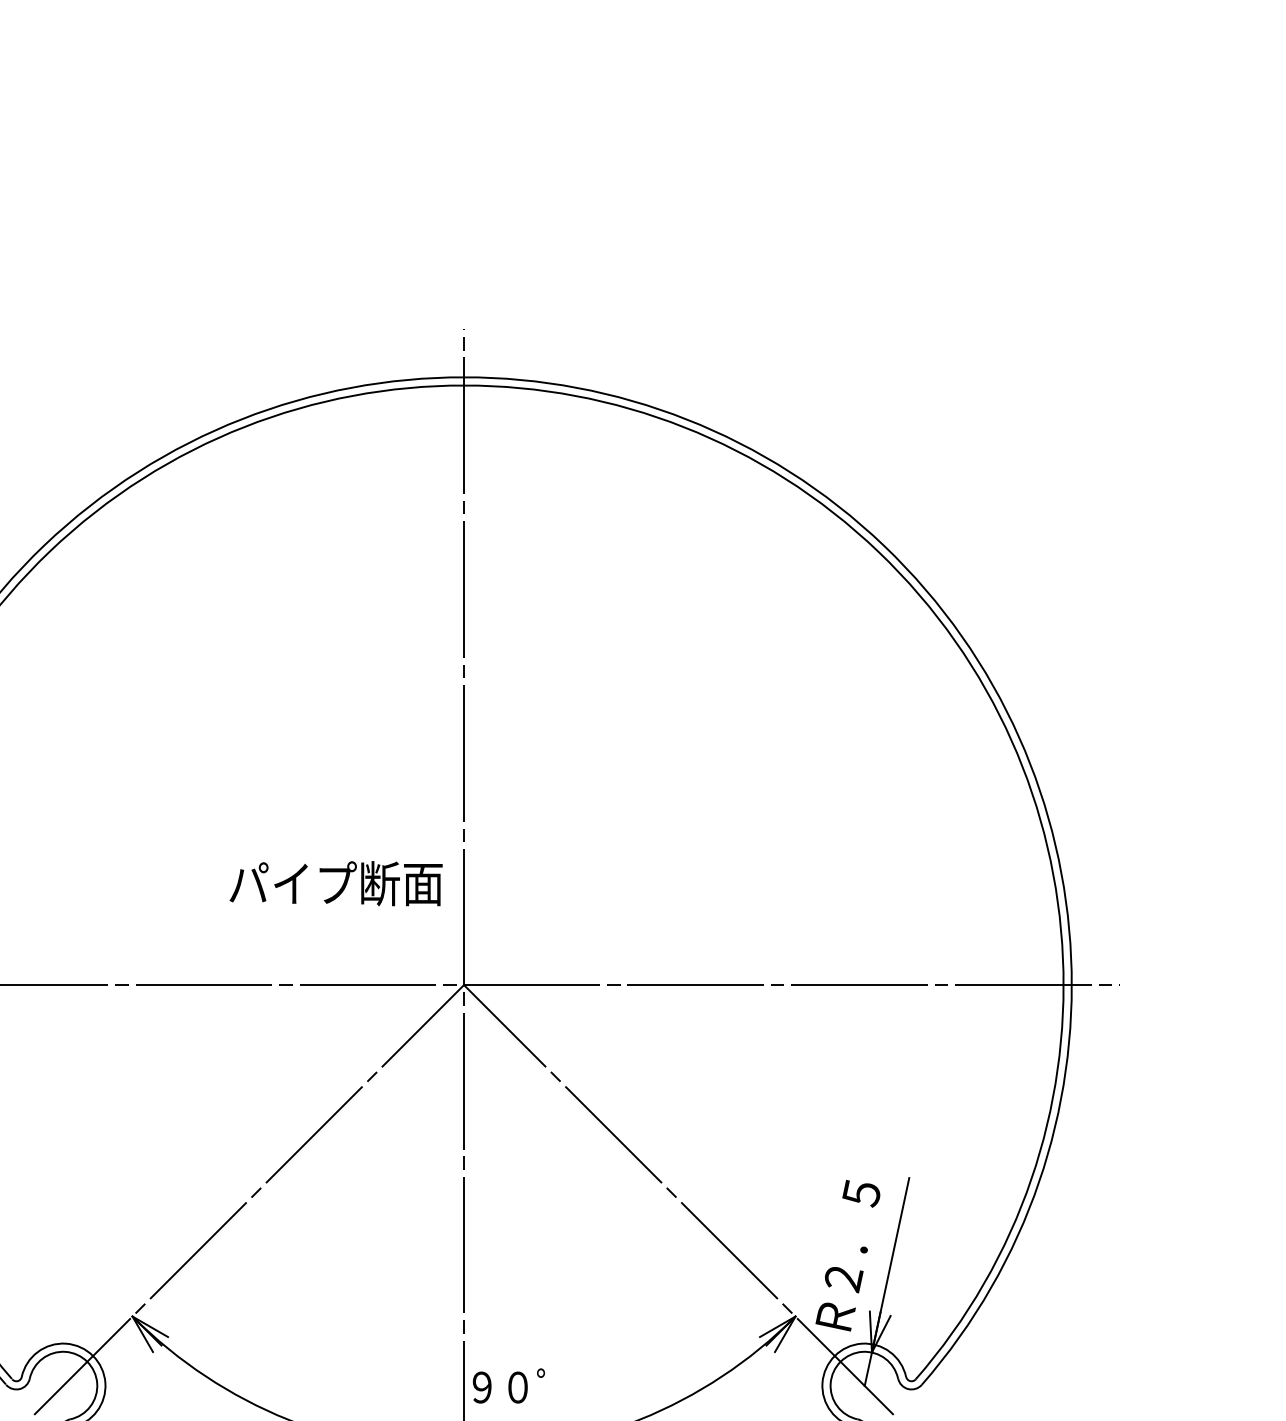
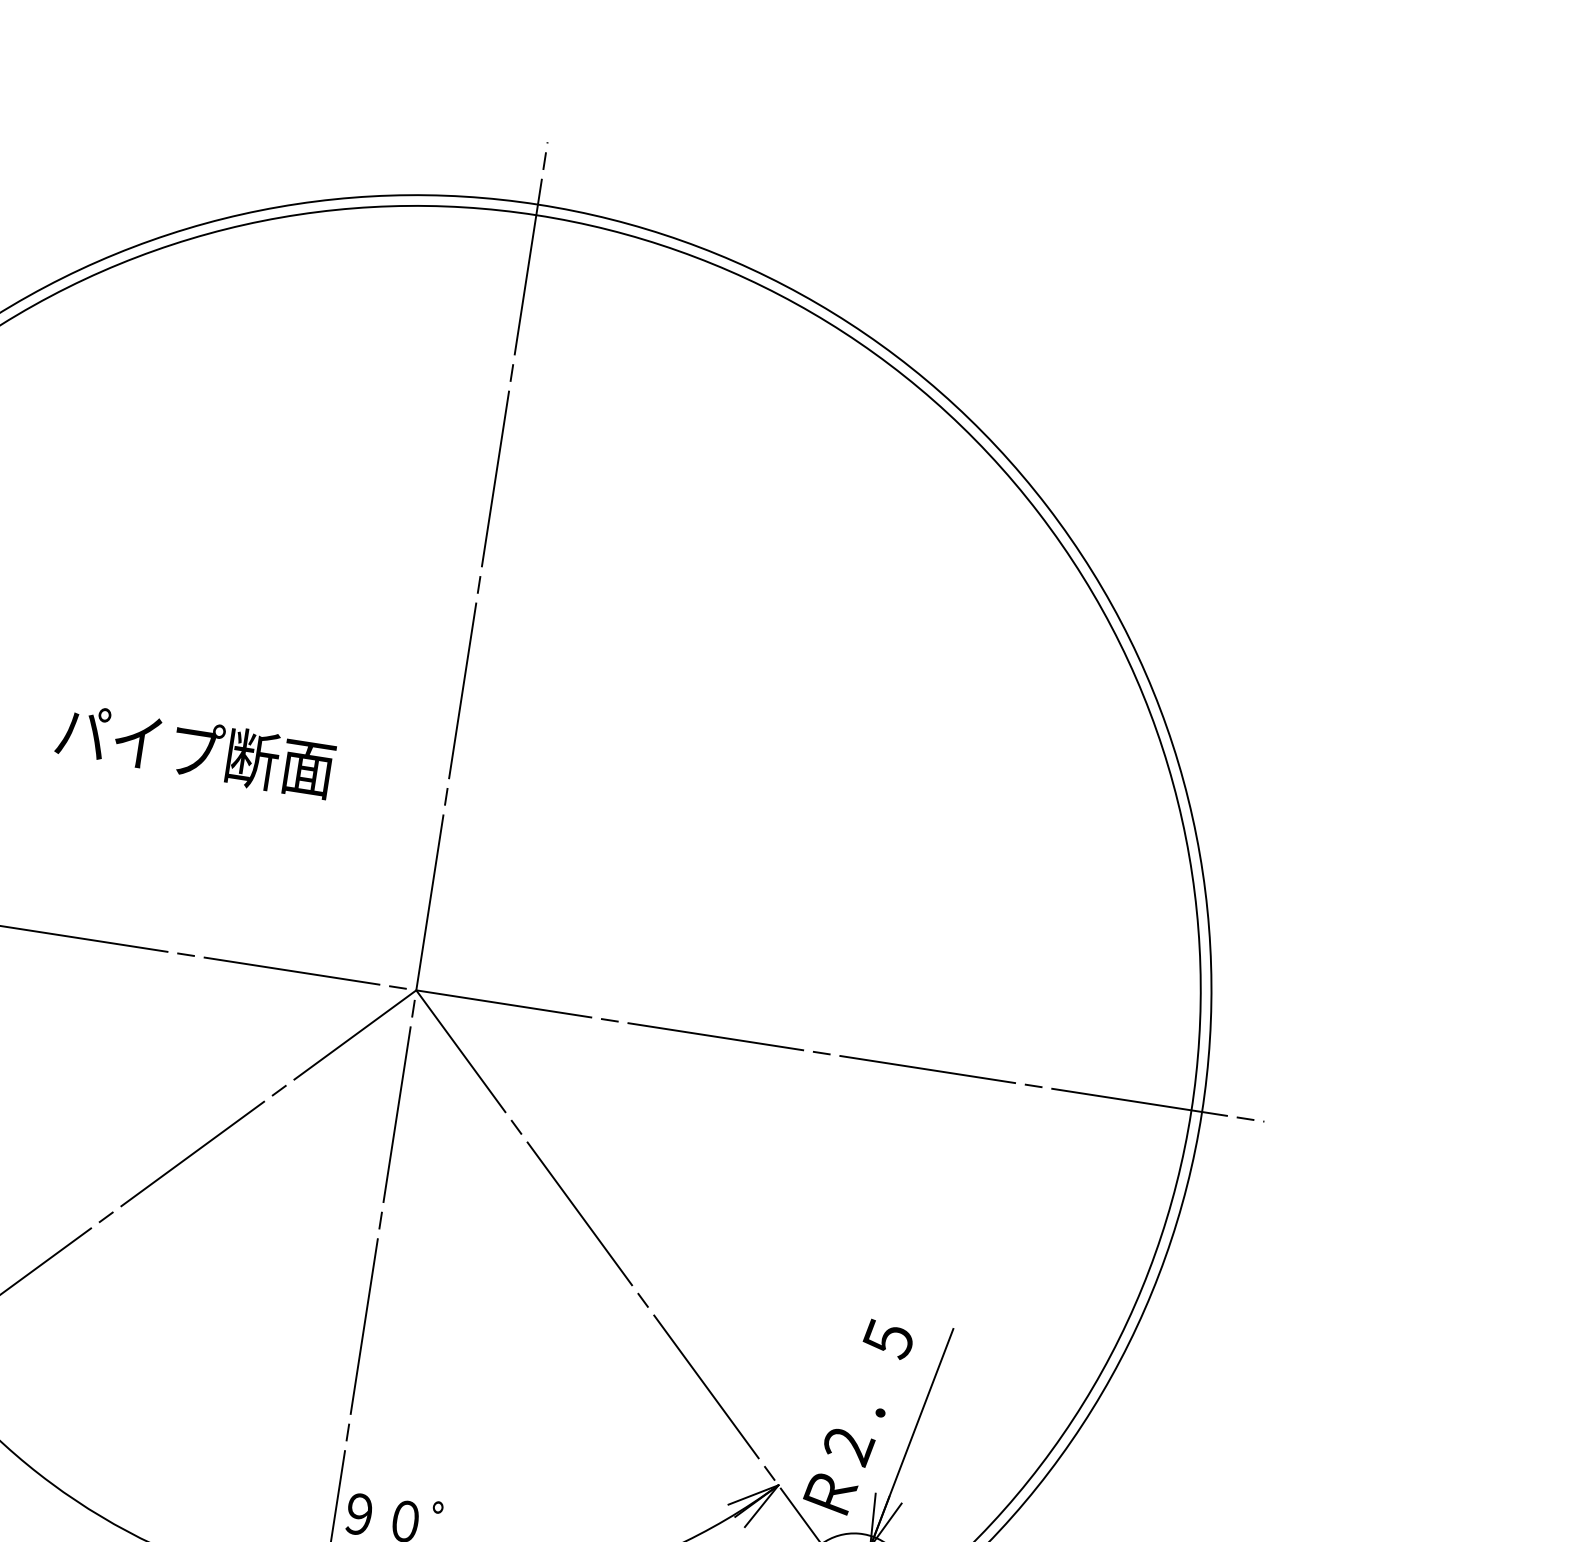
text: (335, 883) -> (194, 750), moved

